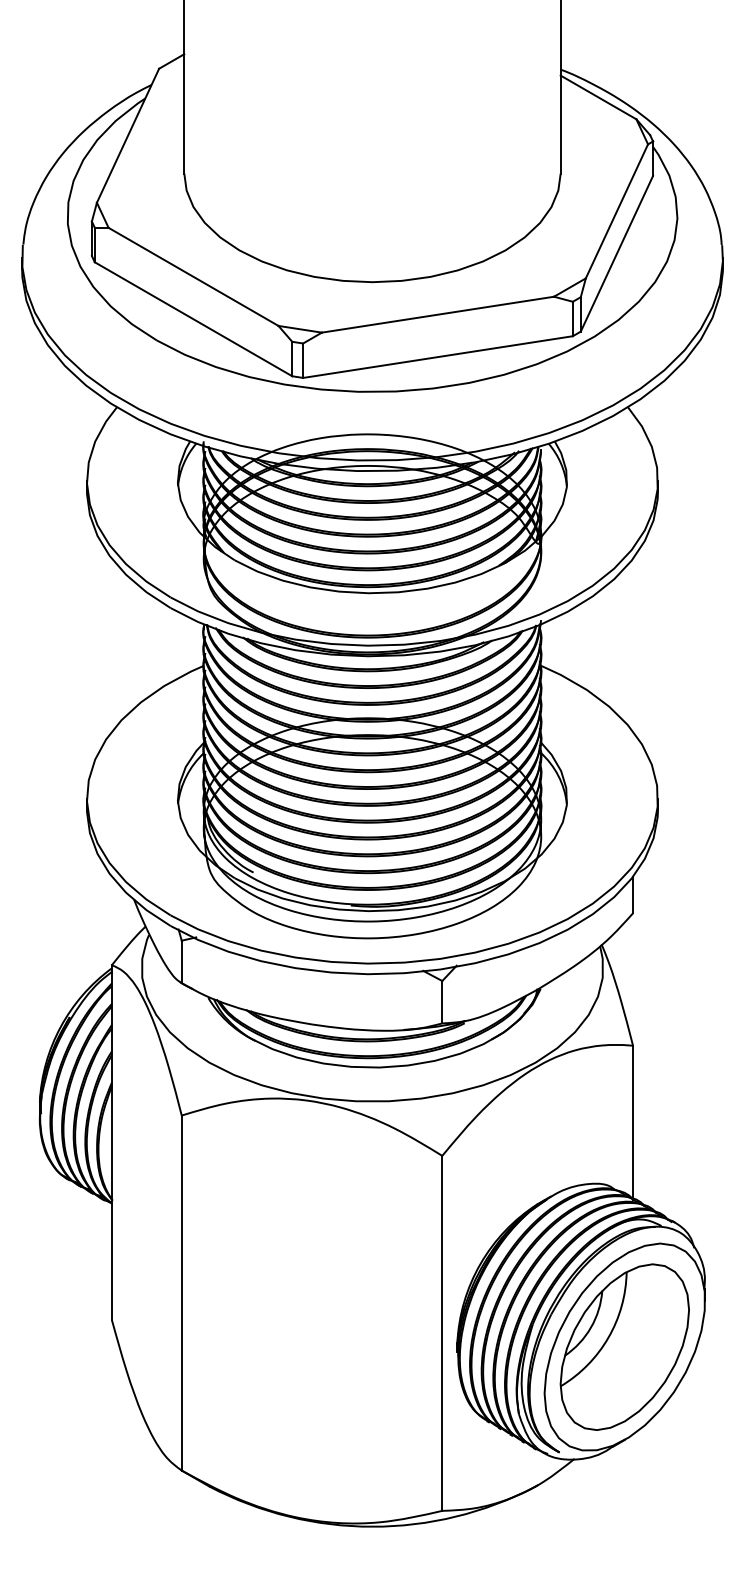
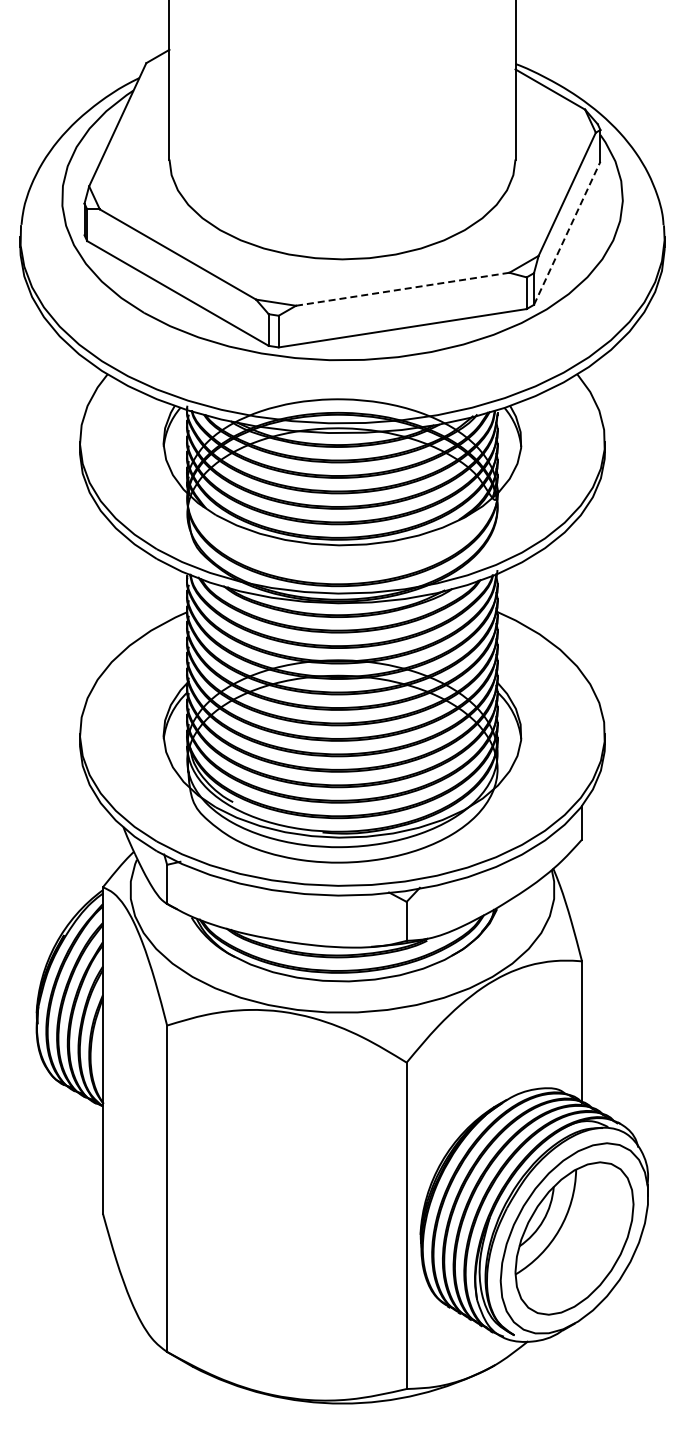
line: (617, 254) -> (567, 233), solid -> dashed
line: (437, 314) -> (402, 289), solid -> dashed

